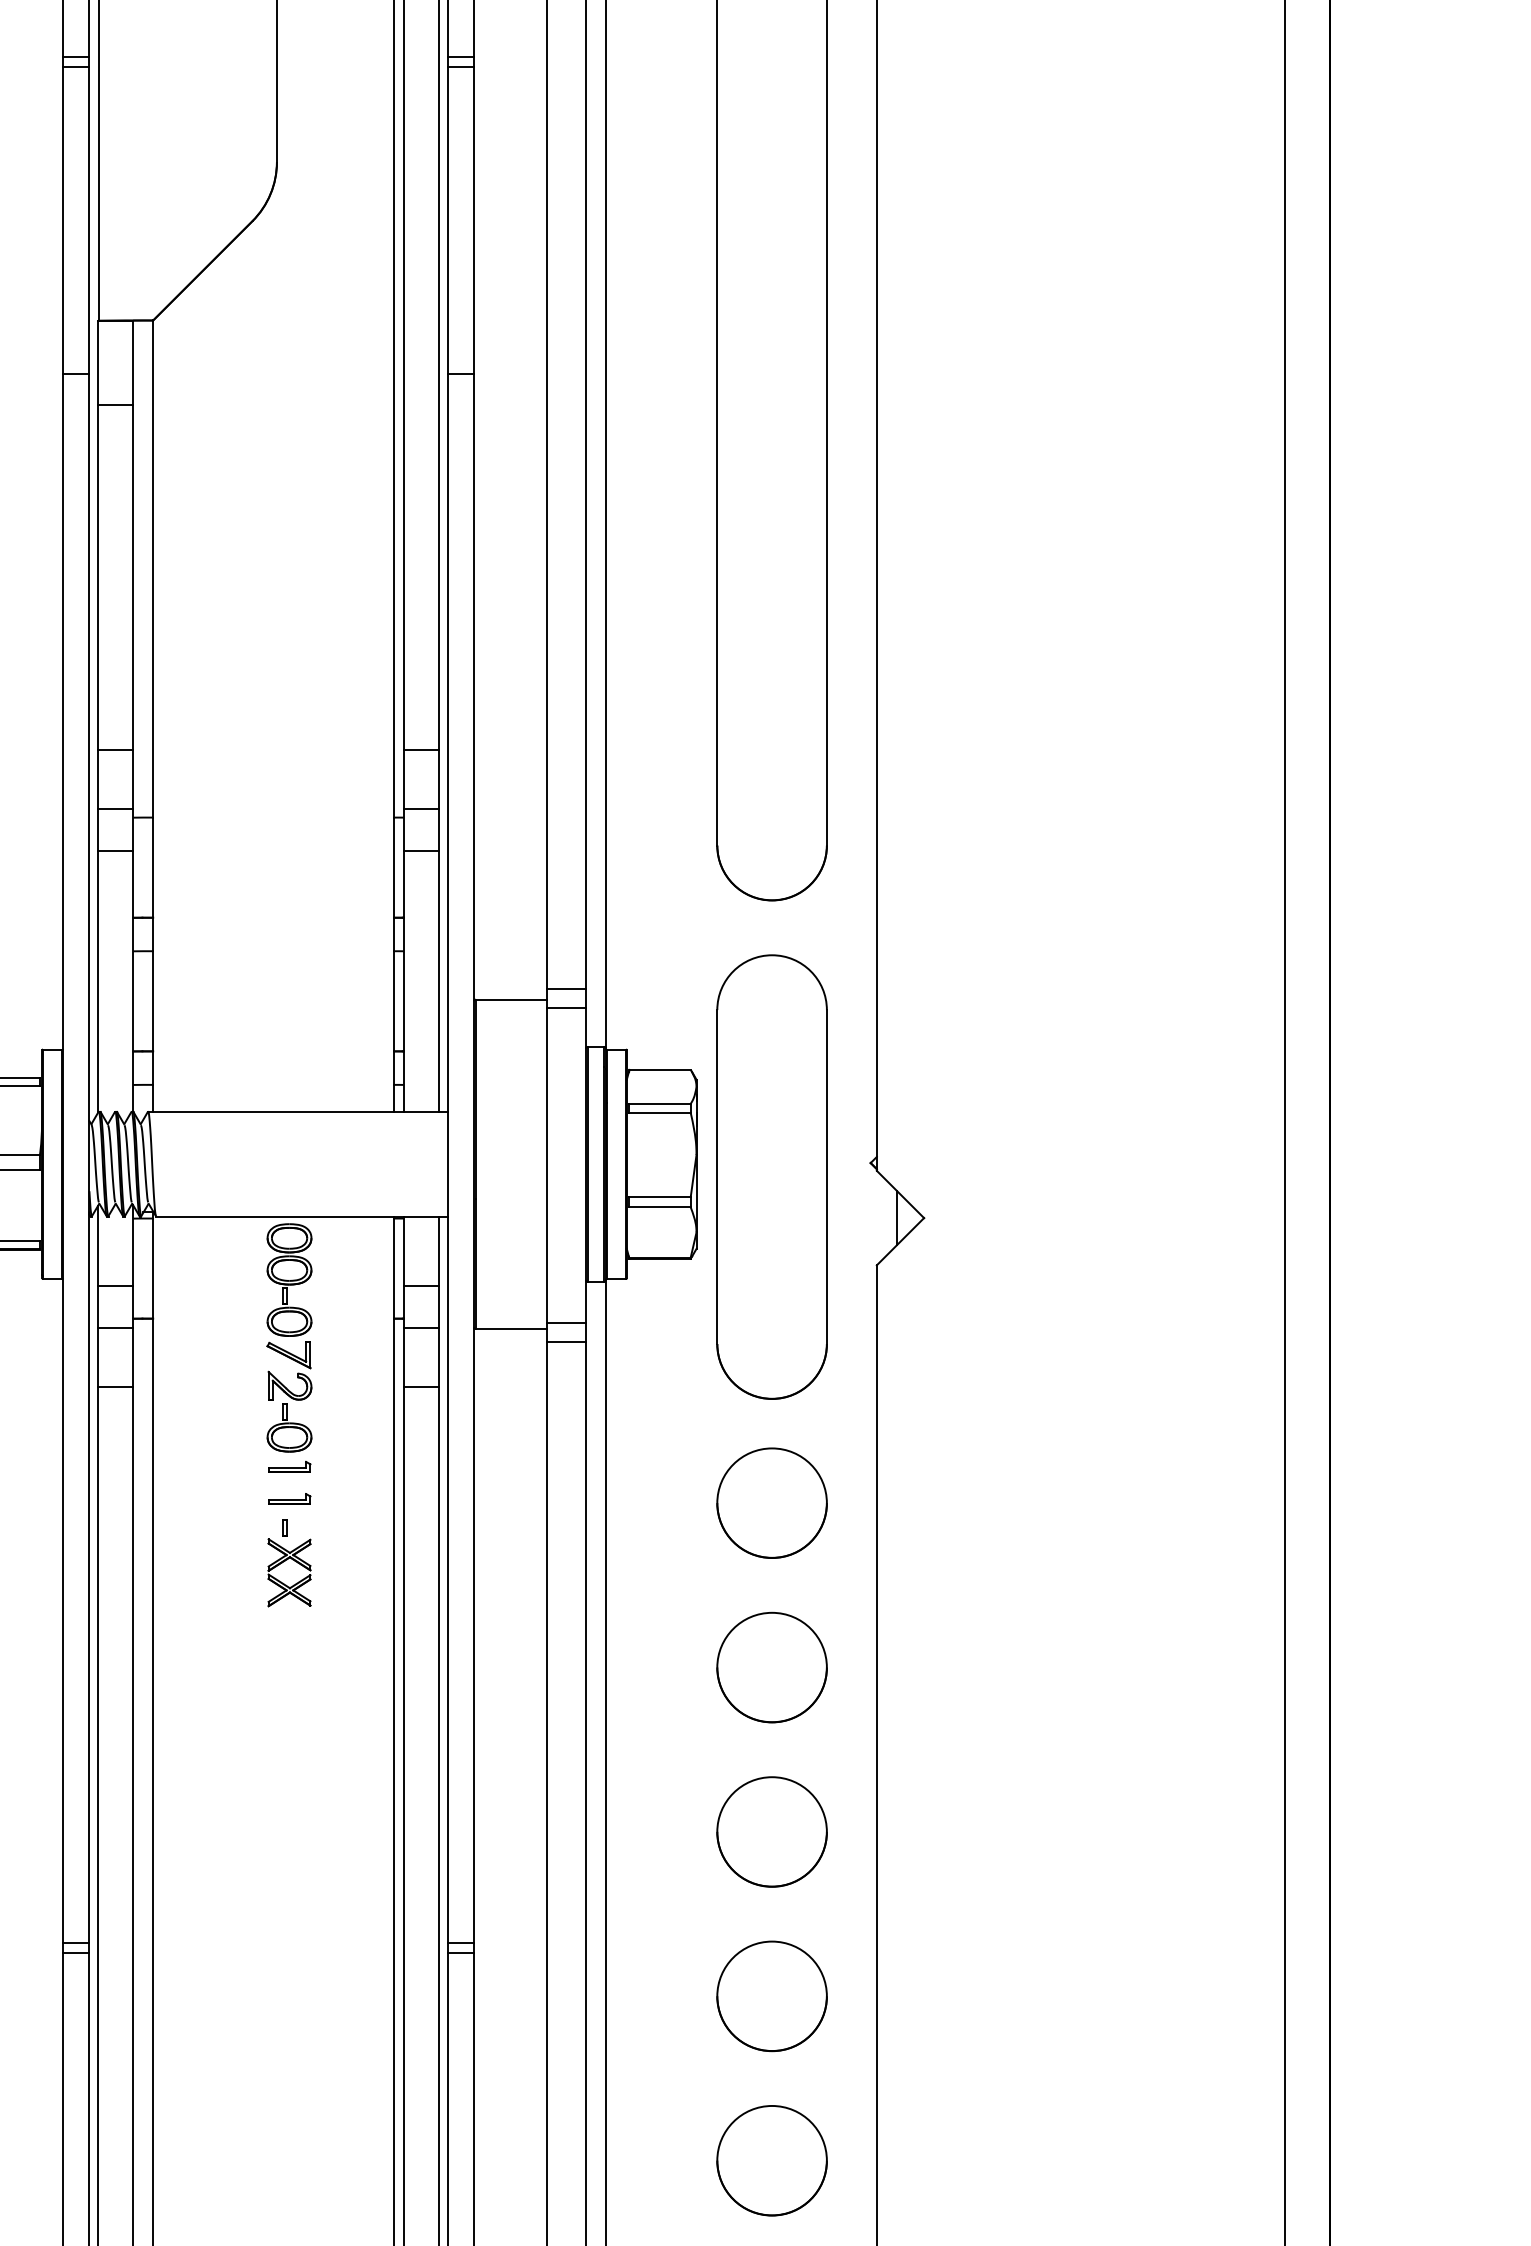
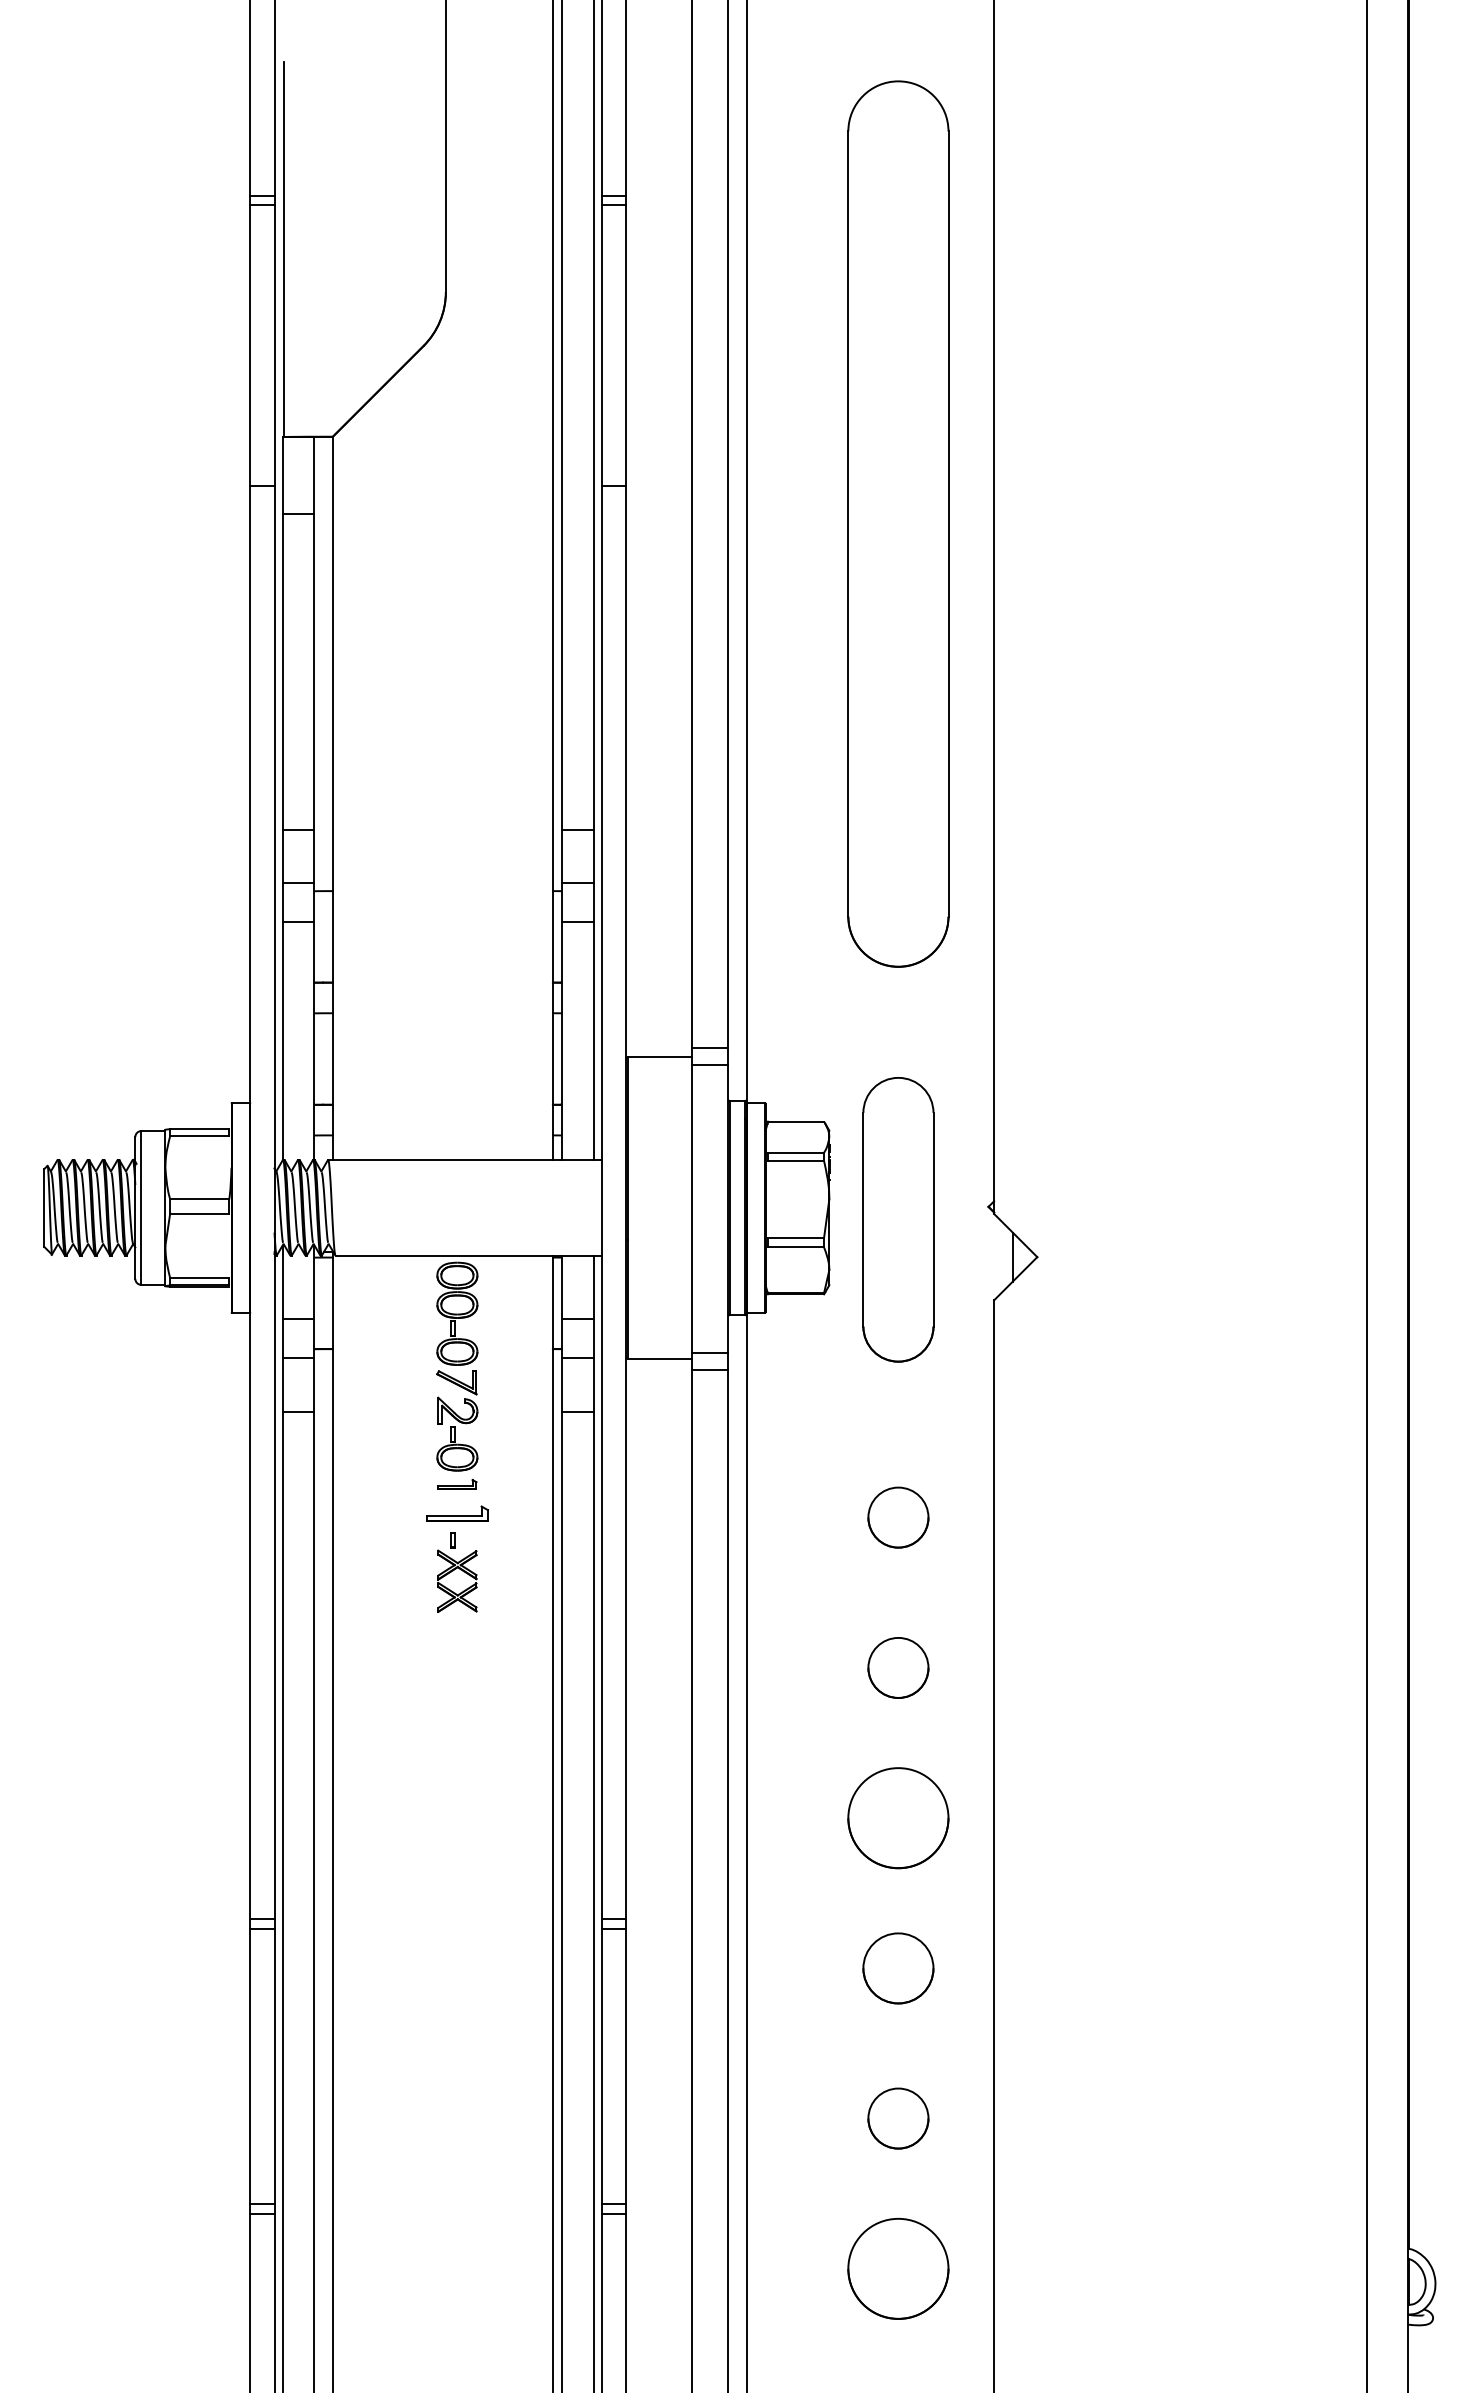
part: (772, 1176) -> (898, 1219), size x0.7
part: (289, 1498) -> (457, 1513), size x1.6
circle: (772, 1502) -> (898, 1517), size x0.6
circle: (772, 1667) -> (898, 1667), size x0.6
circle: (772, 1996) -> (898, 1968), size x0.7
circle: (772, 2160) -> (898, 2118), size x0.6

